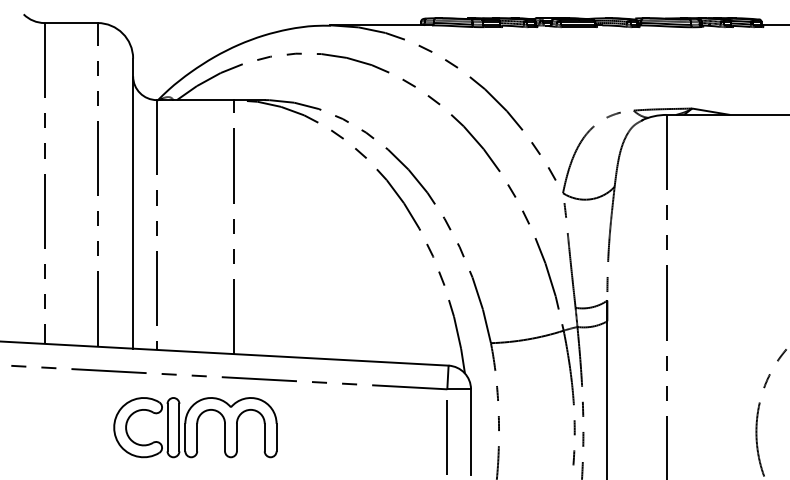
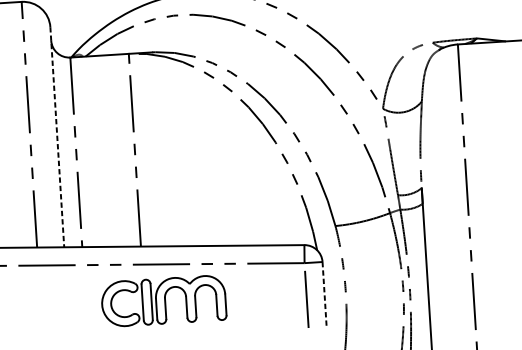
line: (133, 204) -> (57, 137), solid -> dashed
part: (195, 427) -> (163, 301), moved
line: (471, 432) -> (324, 294), solid -> dashed

